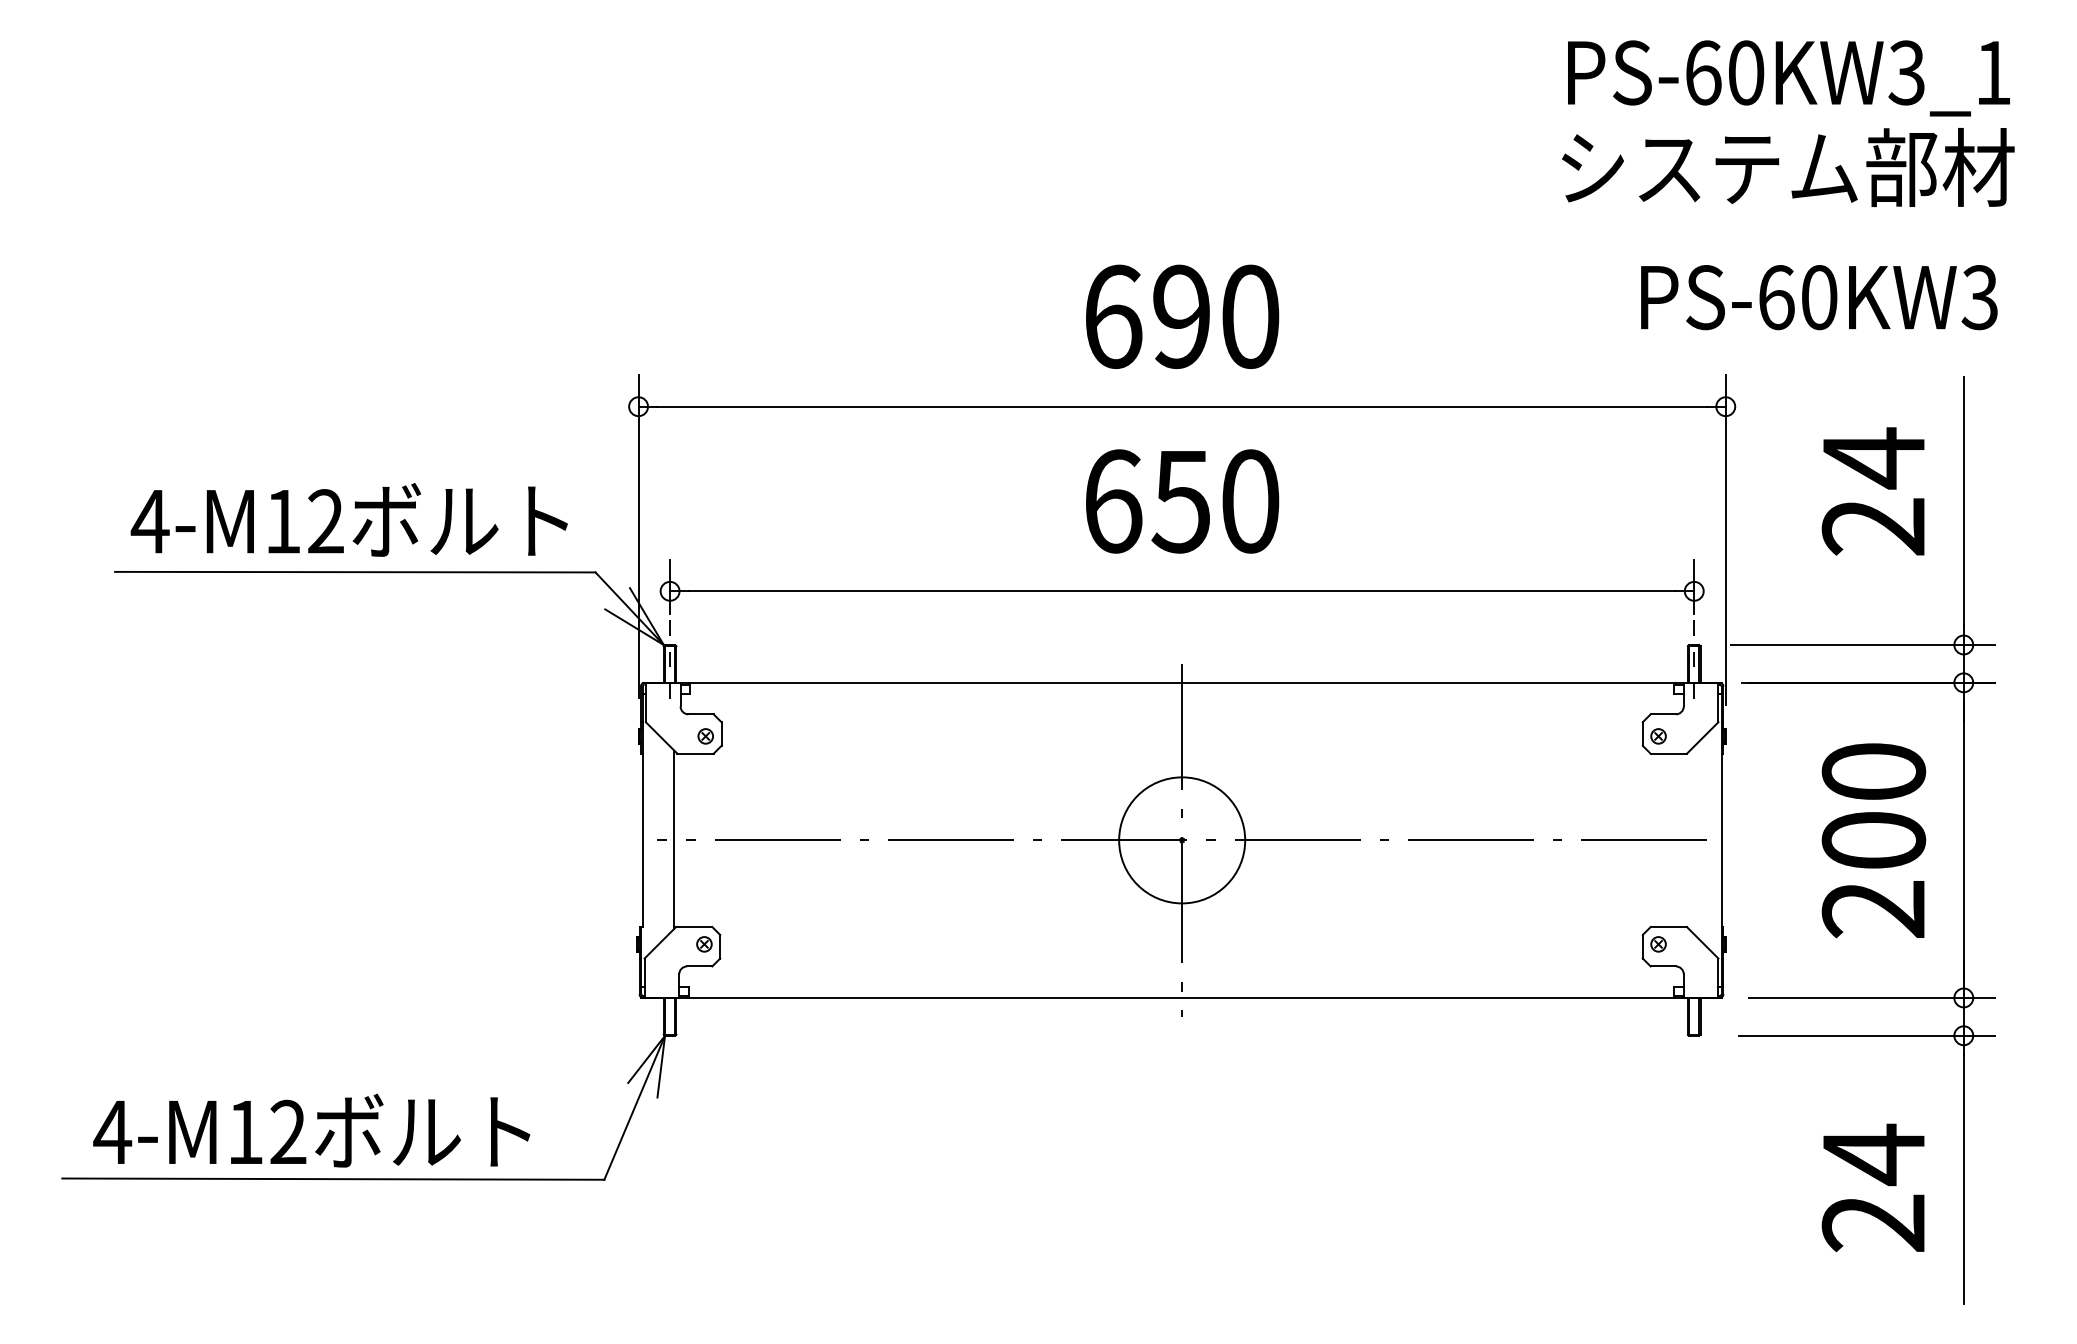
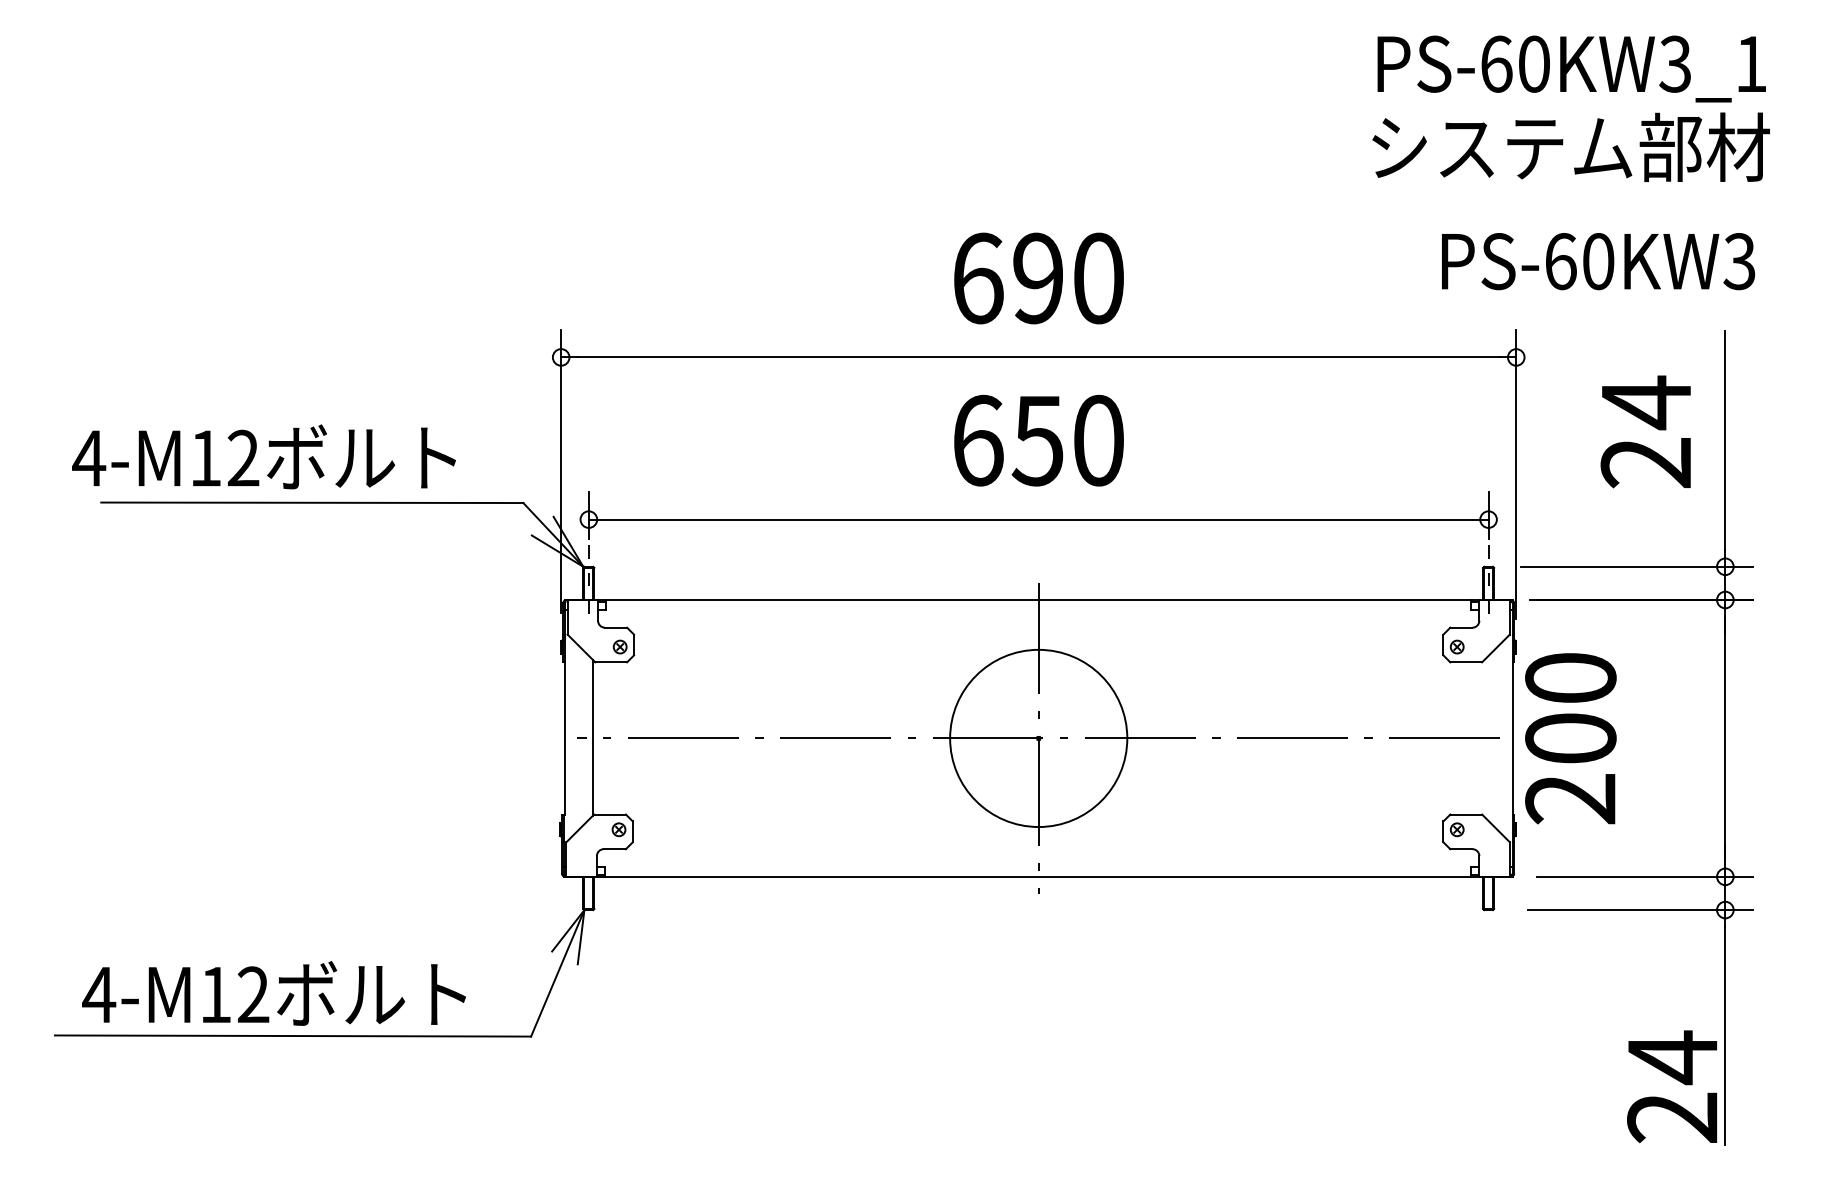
text: (348, 519) -> (263, 456), moved
circle: (1182, 840) -> (1039, 738), size x1.6
text: (1873, 840) -> (1570, 738), moved
text: (1872, 1187) -> (1671, 1086), moved

